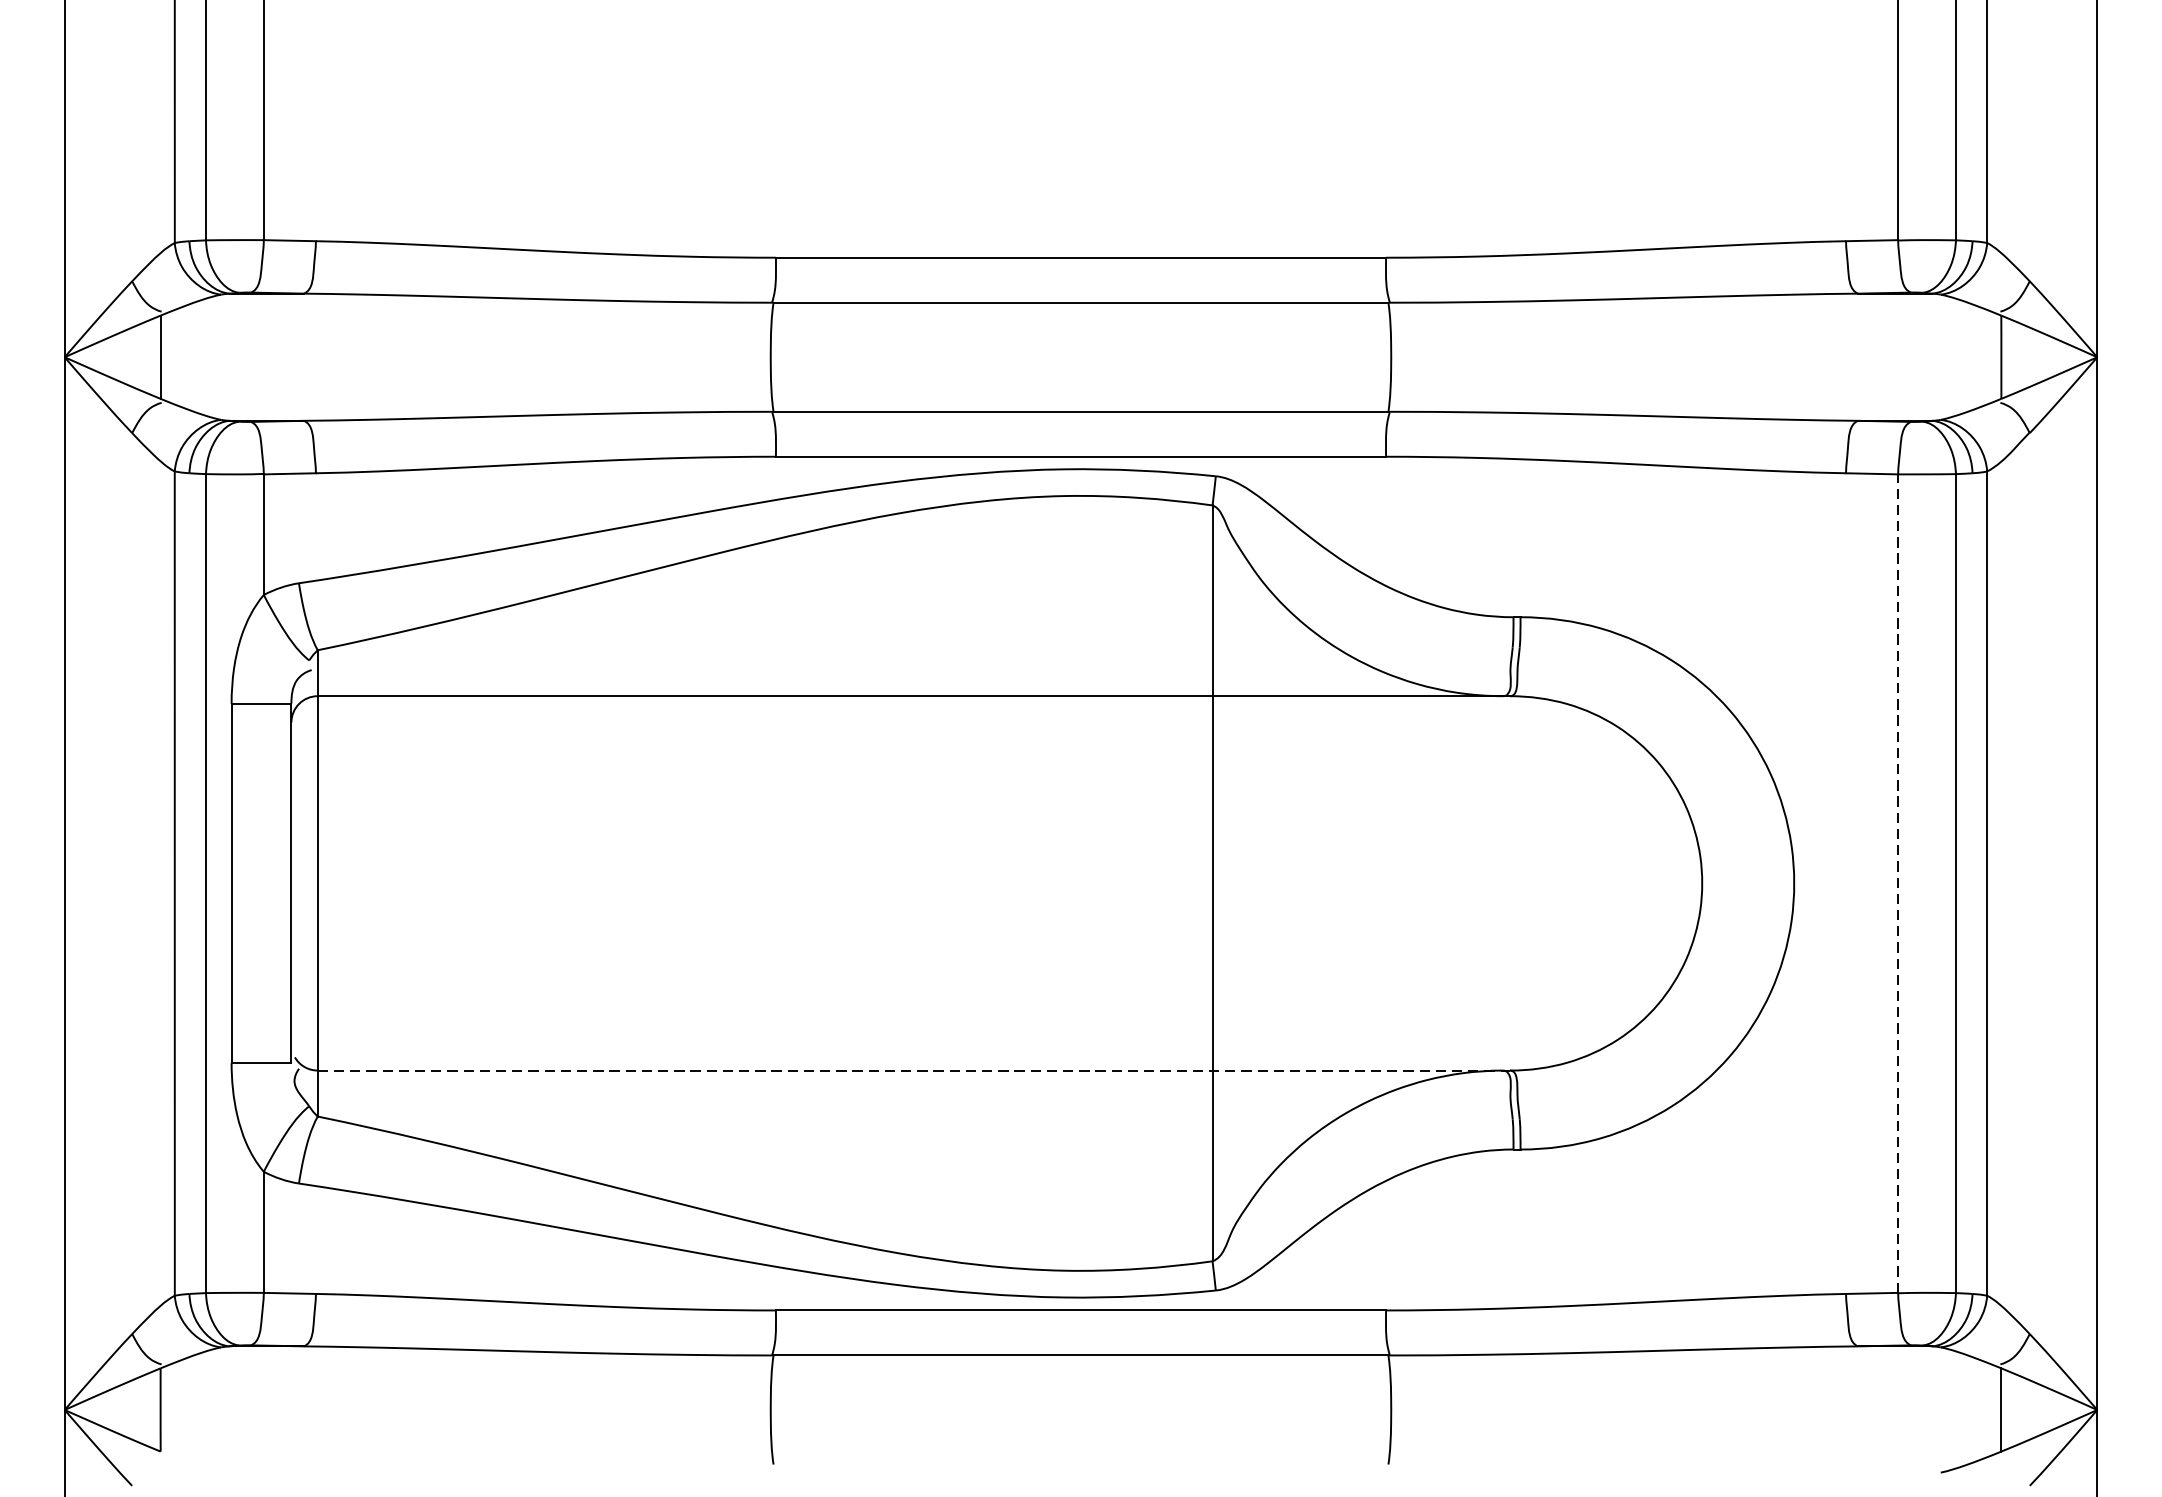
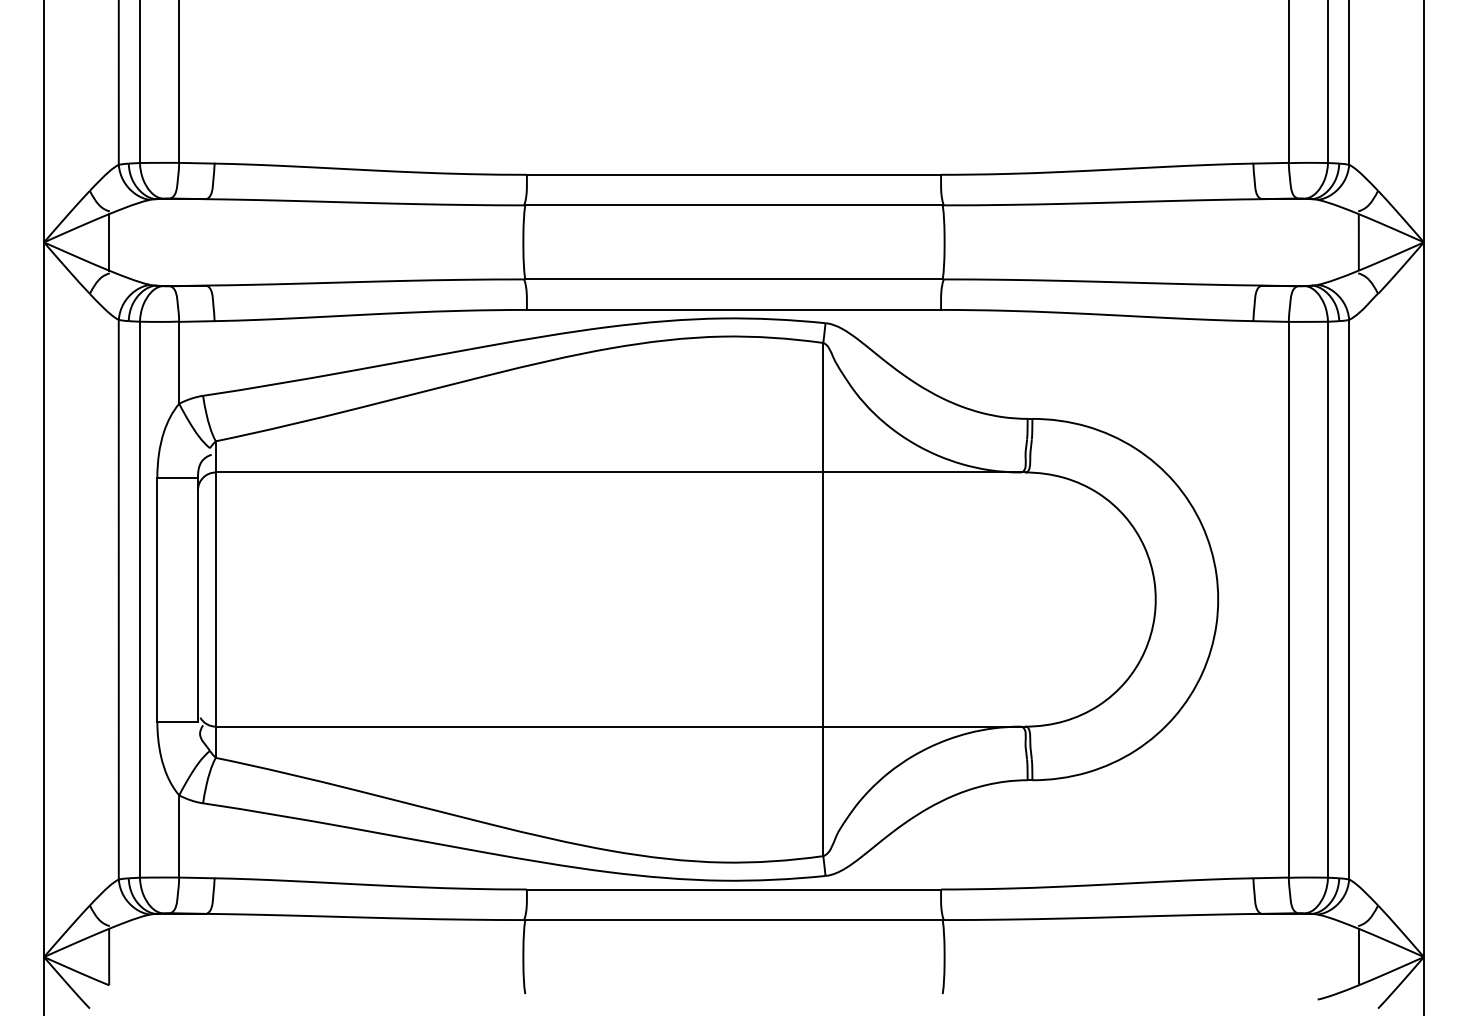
line: (1897, 883) -> (1288, 599), dashed -> solid
line: (913, 1070) -> (620, 726), dashed -> solid

